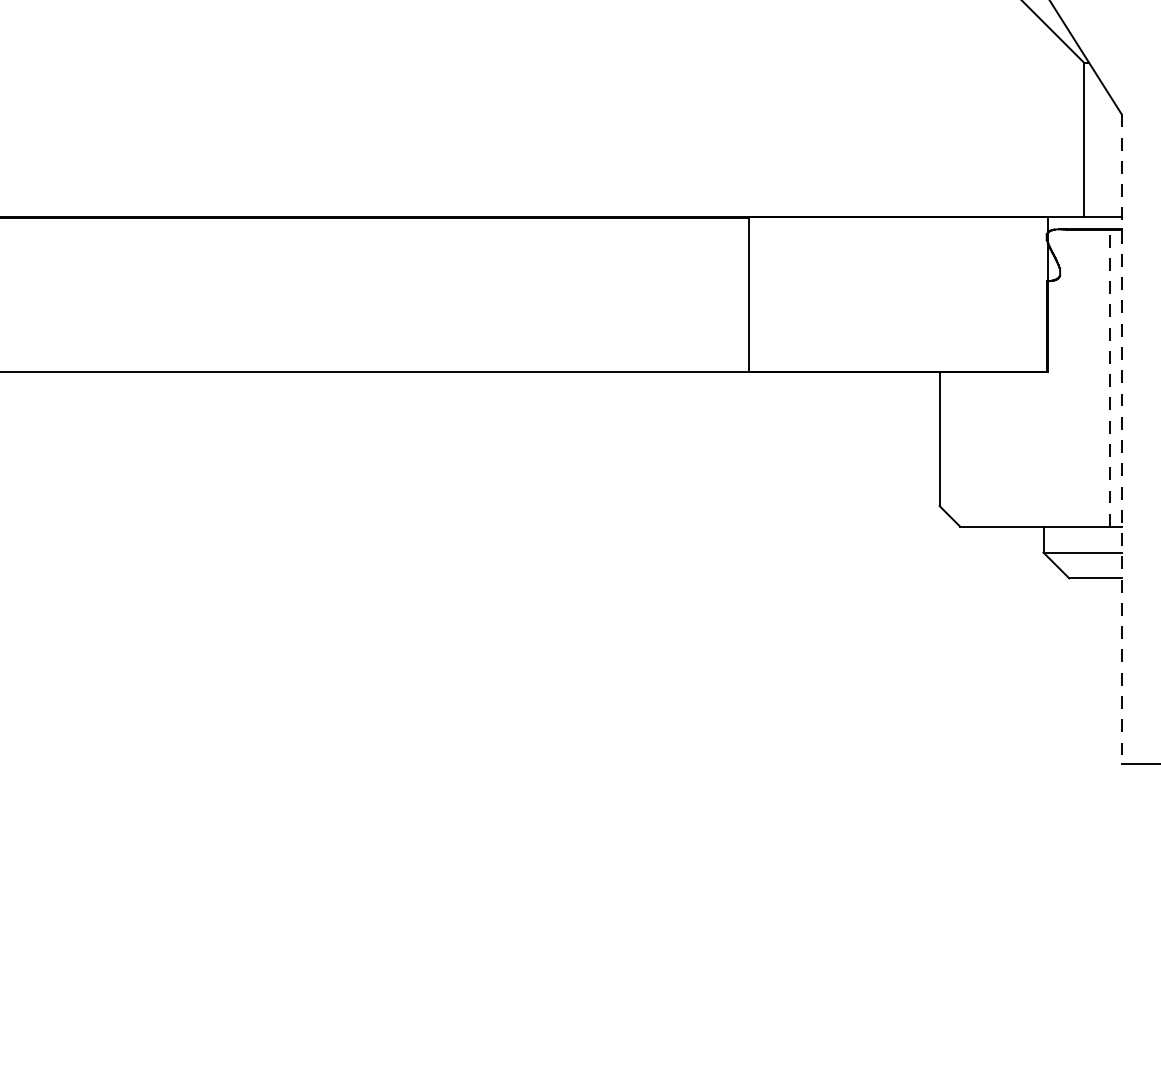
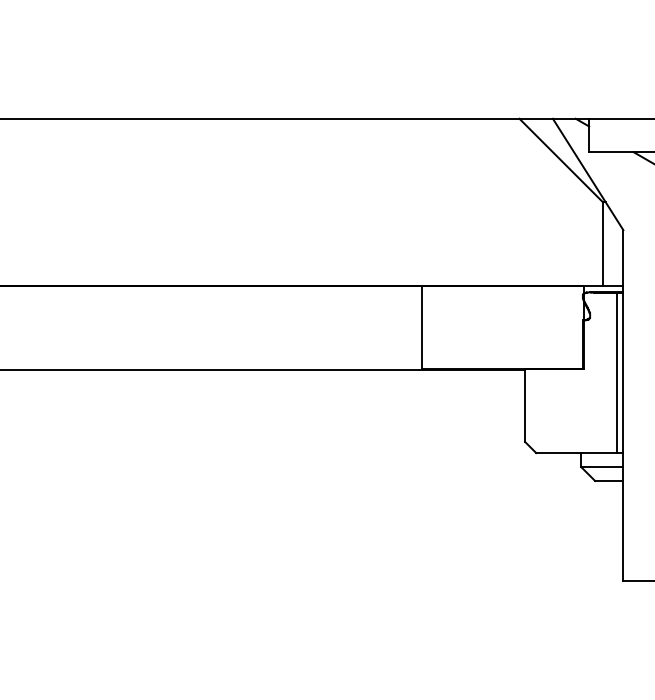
line: (1108, 377) -> (616, 372), dashed -> solid
line: (1121, 440) -> (623, 406), dashed -> solid

